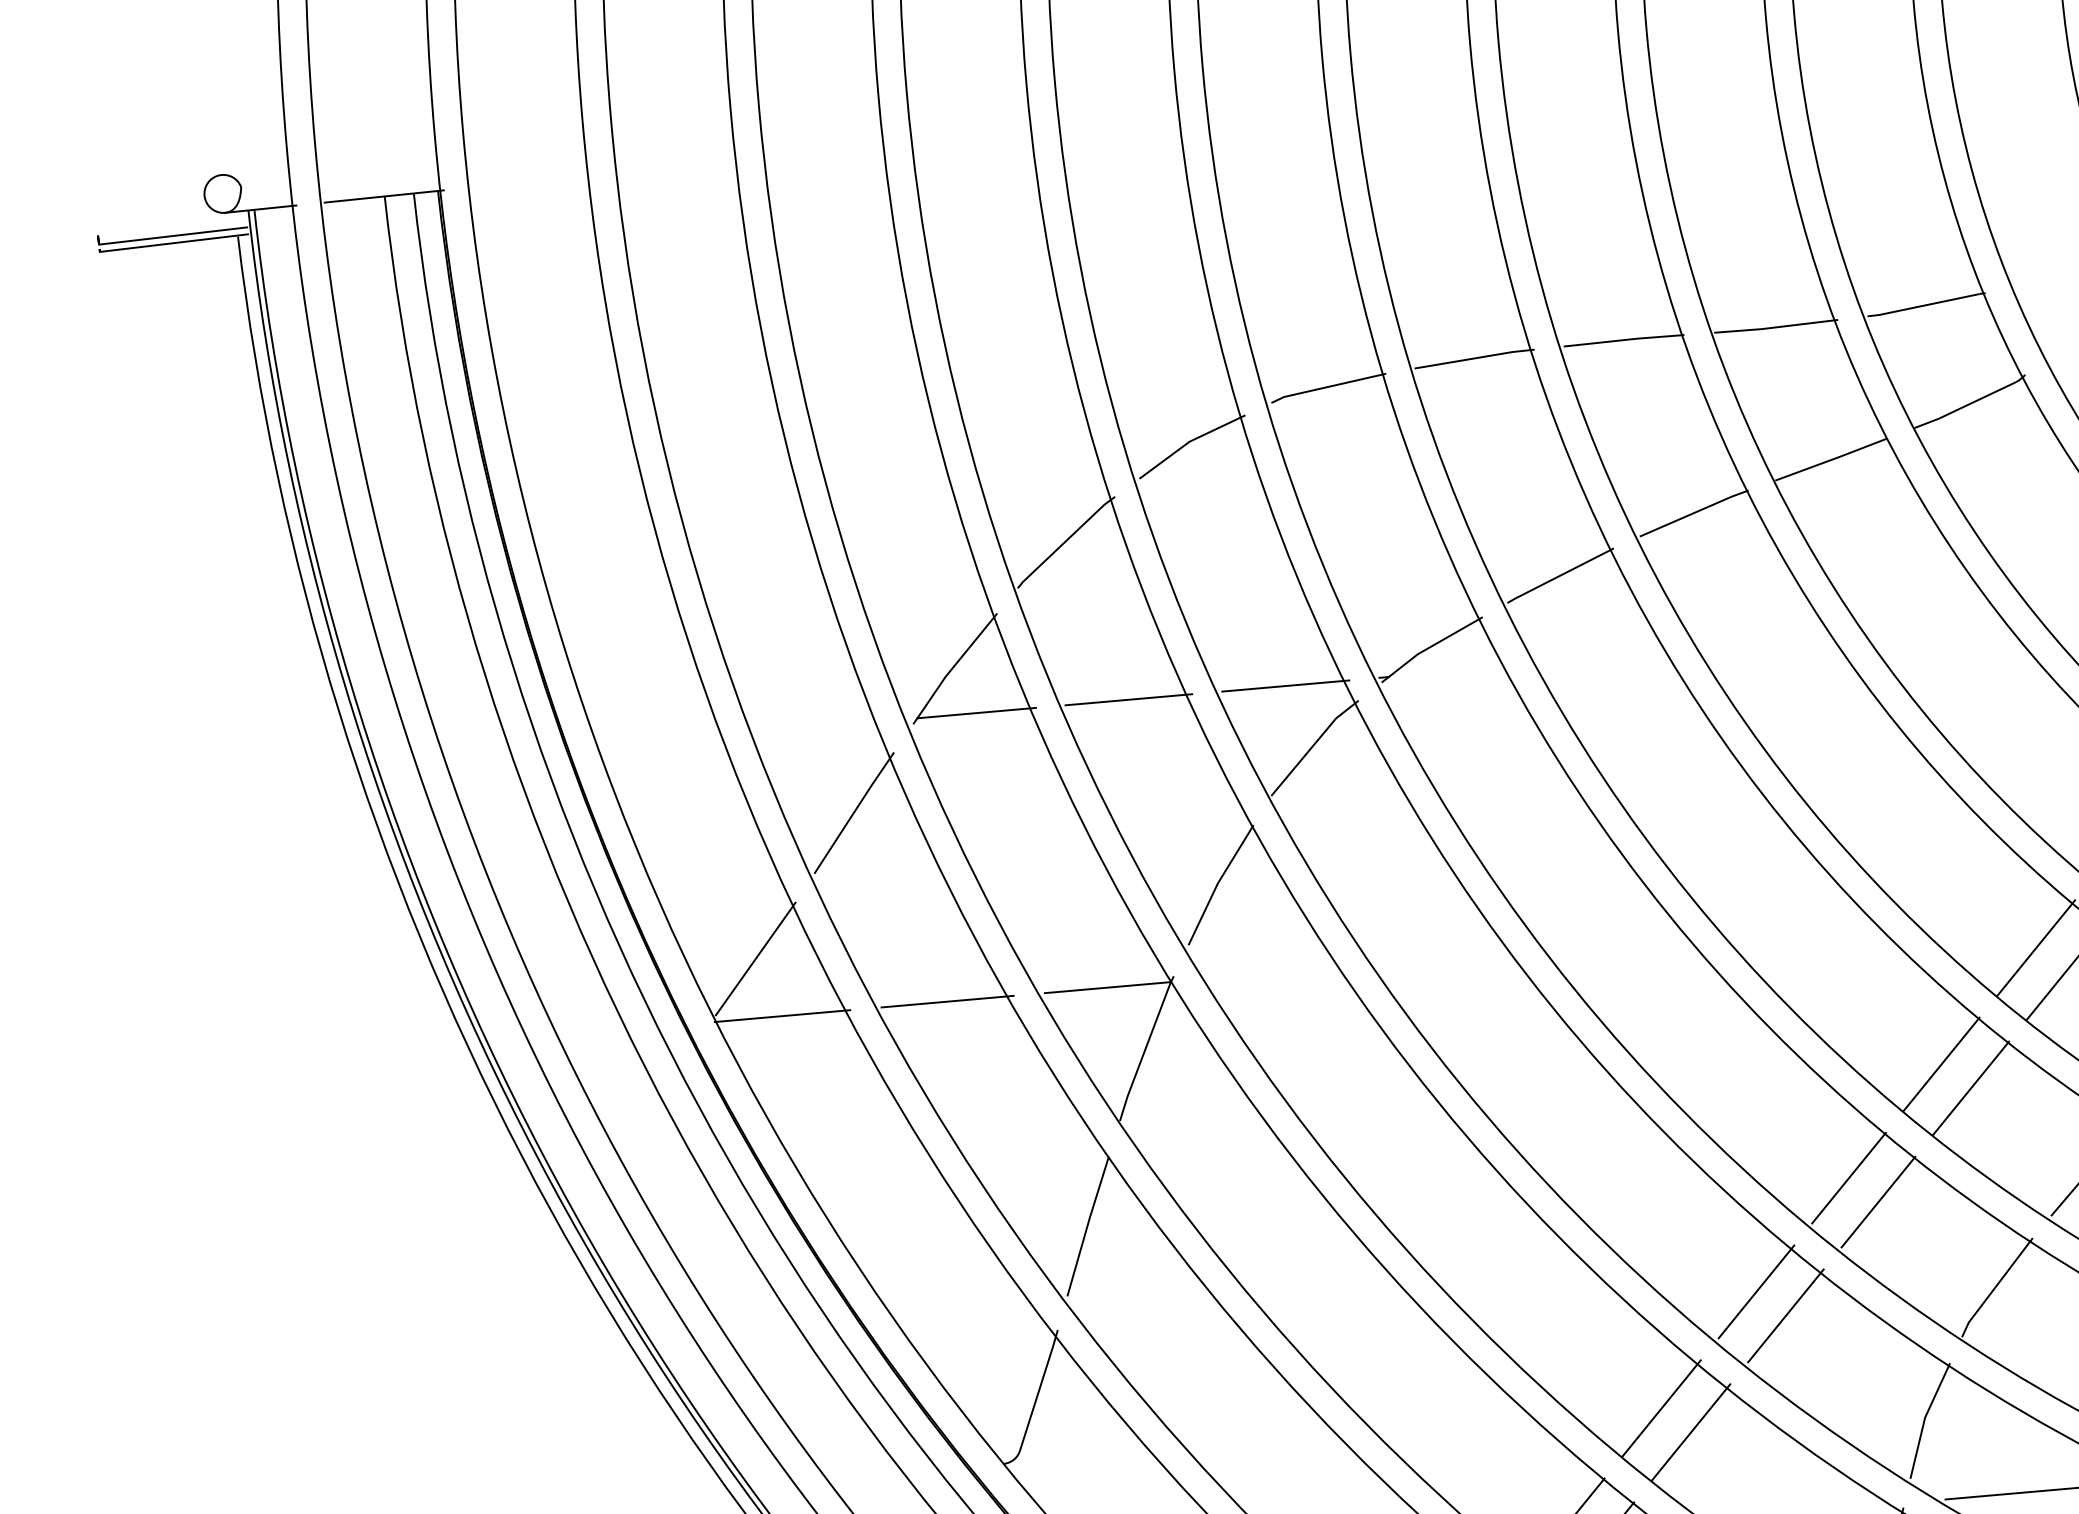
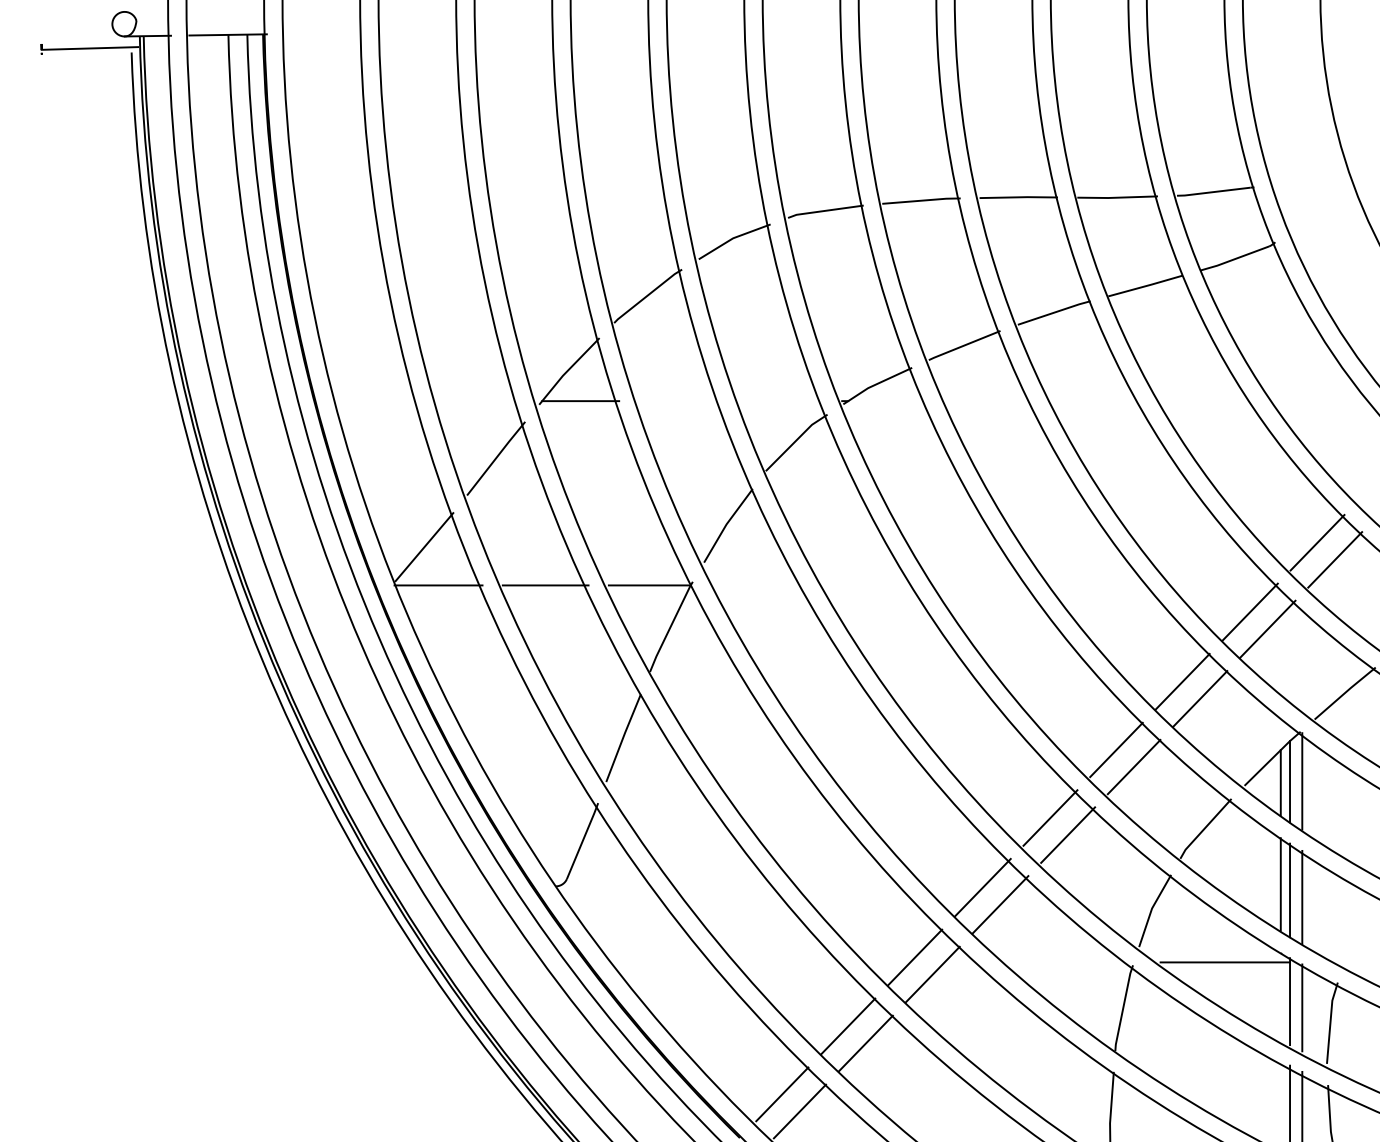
line: (173, 242) -> (89, 52), removed
line: (1286, 686) -> (781, 401), removed
line: (1128, 700) -> (679, 401), removed

